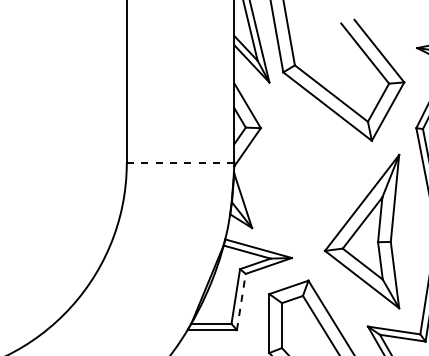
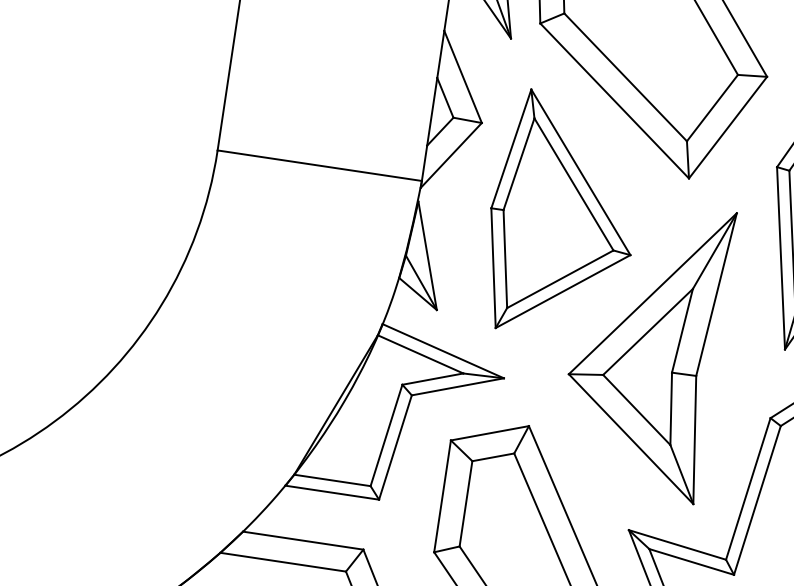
line: (180, 162) -> (319, 165), dashed -> solid
part: (309, 169) -> (562, 215), added
line: (241, 301) -> (395, 446), dashed -> solid

